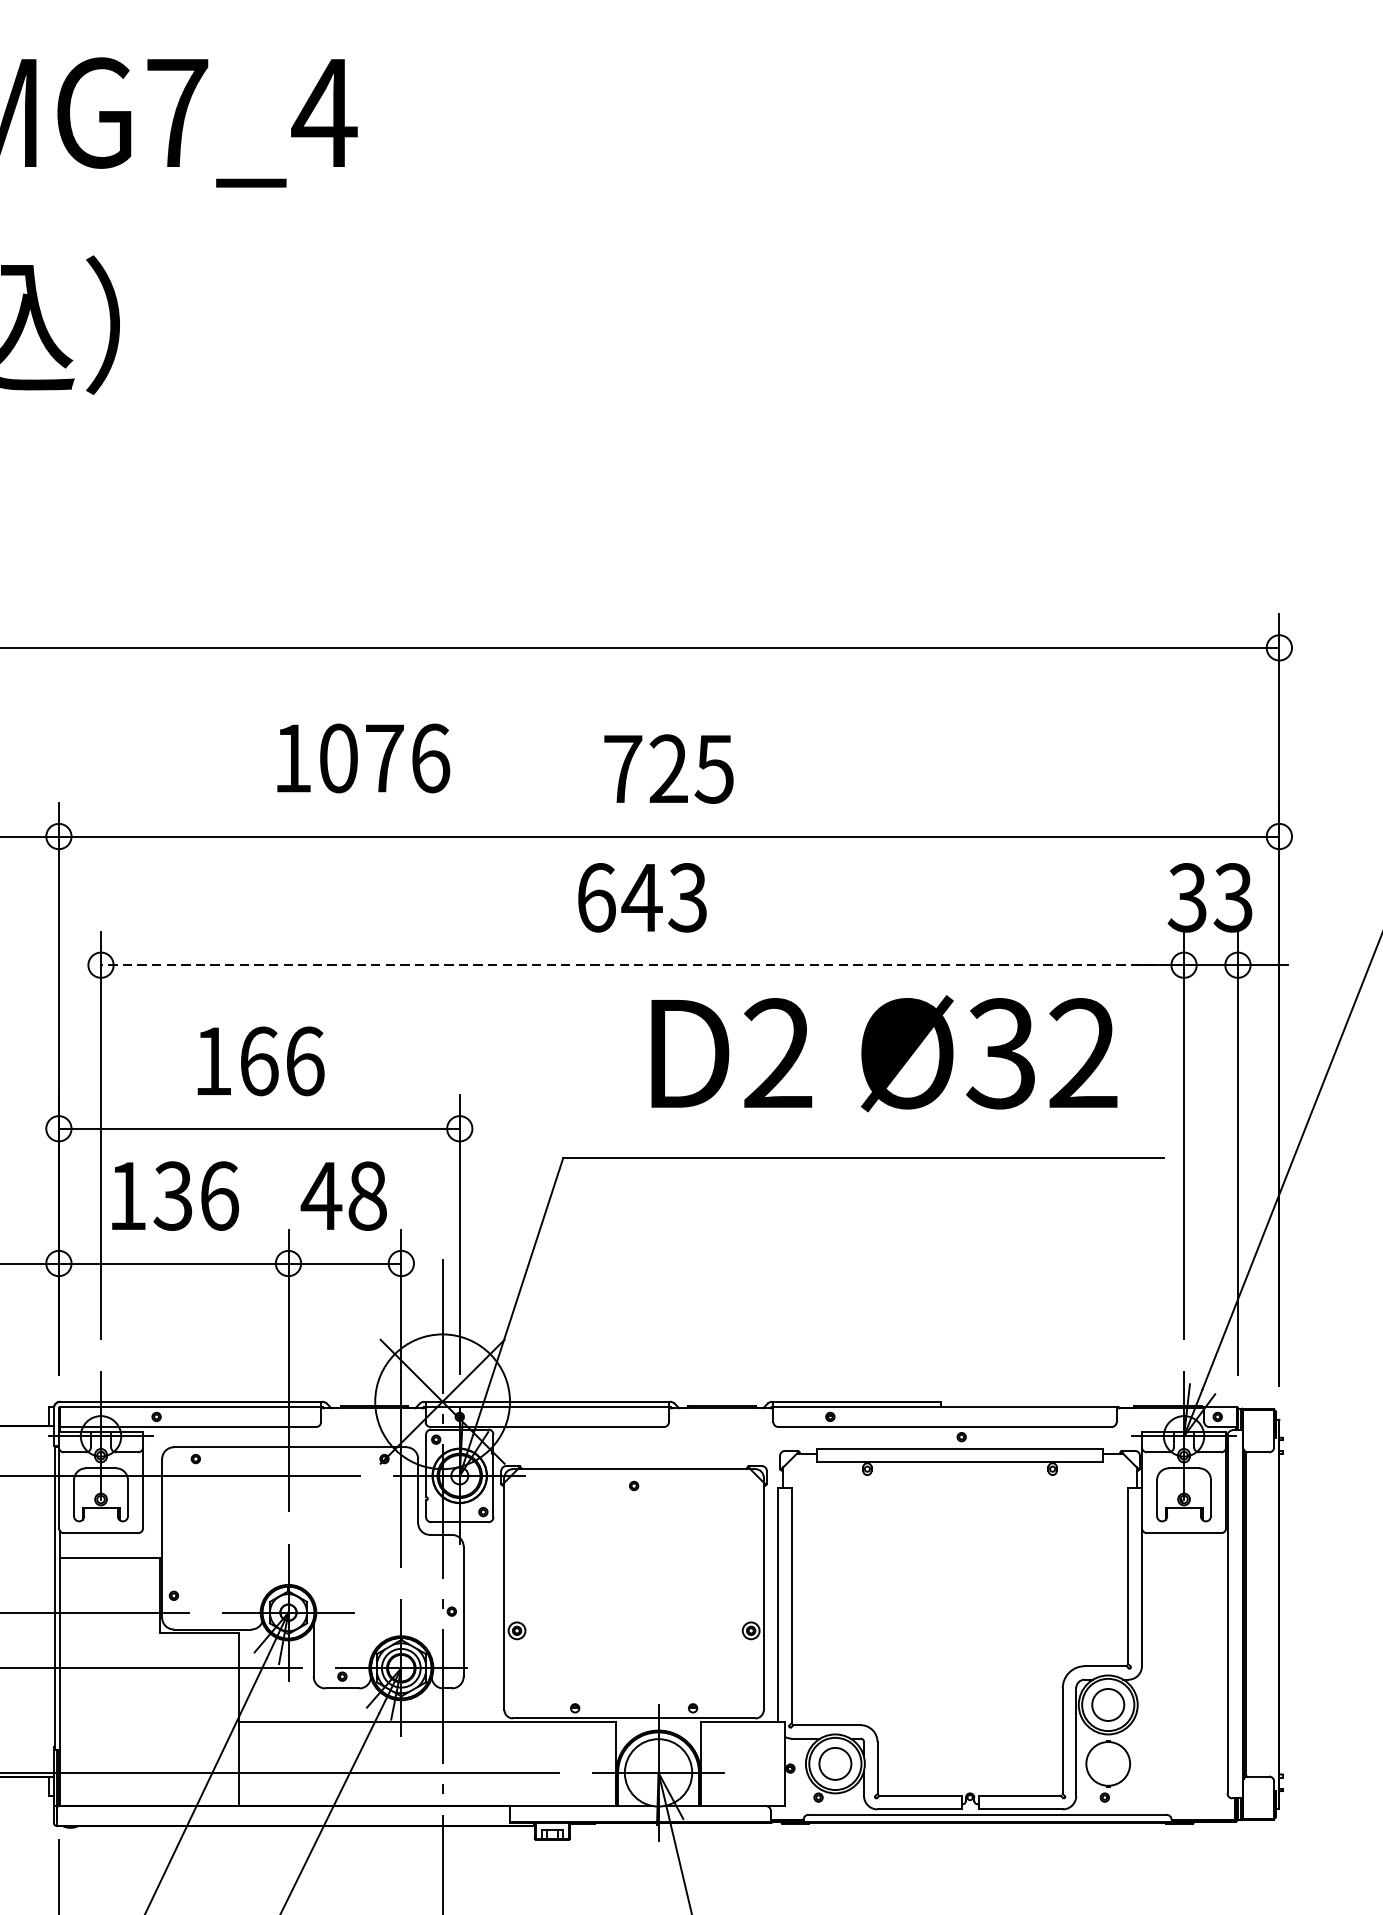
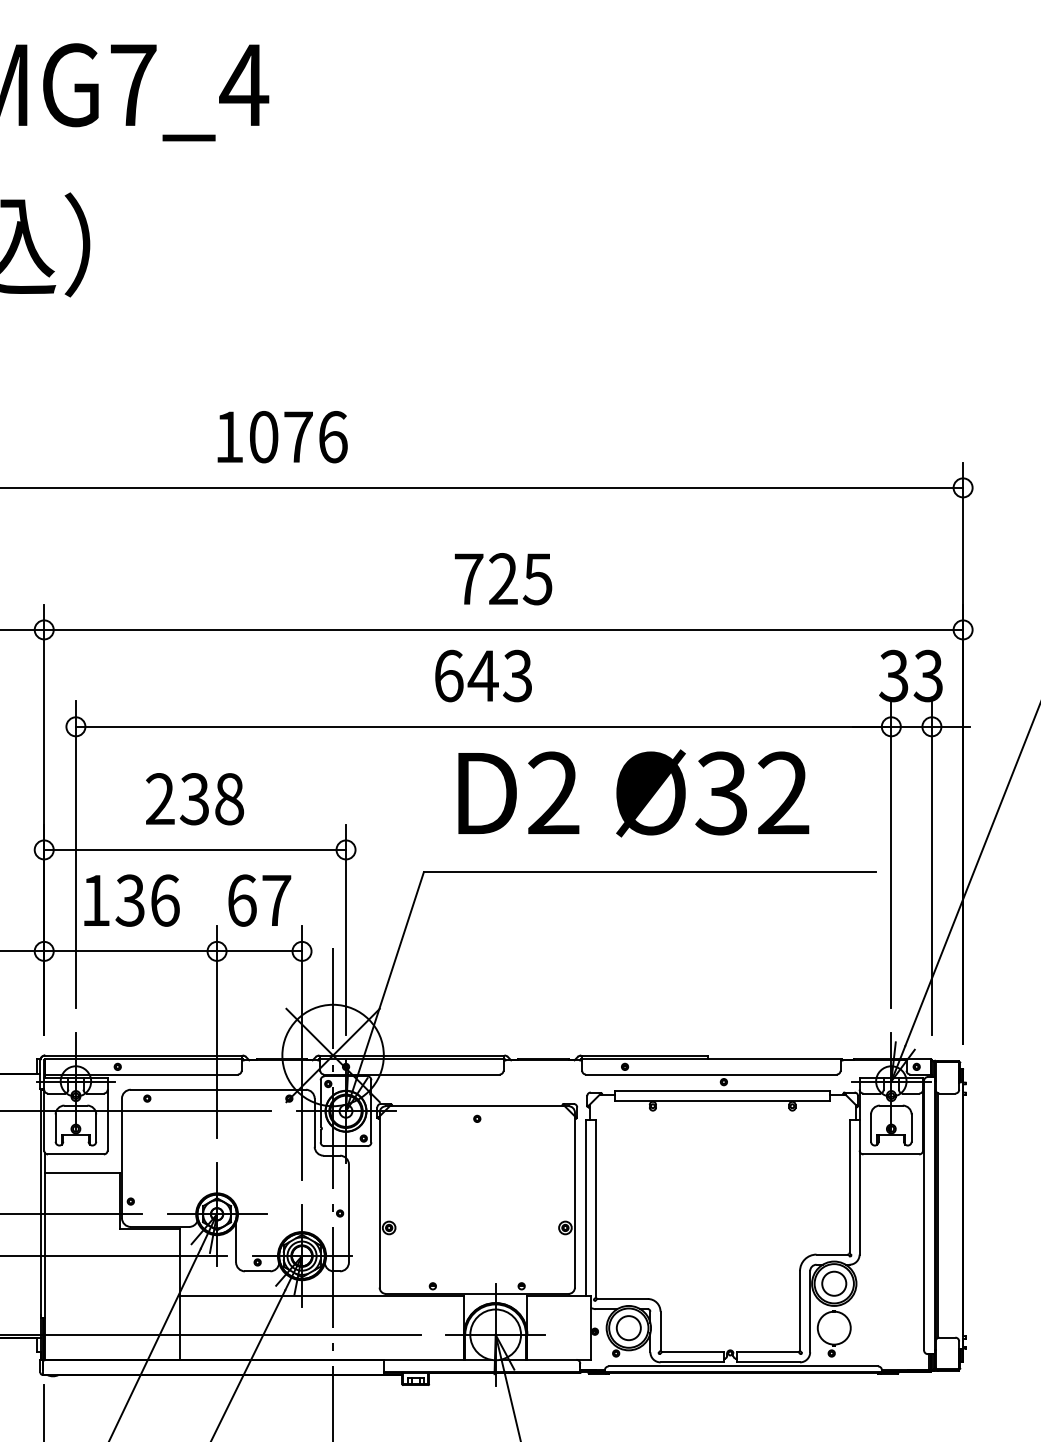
text: (363, 758) -> (282, 437), moved
line: (642, 964) -> (483, 726), dashed -> solid
text: (884, 1053) -> (633, 793), moved
text: (259, 1061) -> (195, 799), 166 -> 238
text: (343, 1195) -> (258, 900), 48 -> 67

